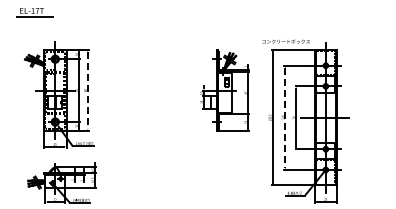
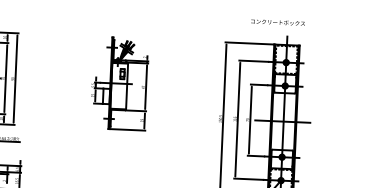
text: (285, 41) -> (277, 22), moved
part: (224, 90) -> (119, 83), moved
line: (87, 91) -> (15, 80), dashed -> solid
line: (285, 117) -> (237, 119), dashed -> solid

